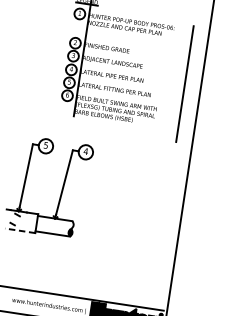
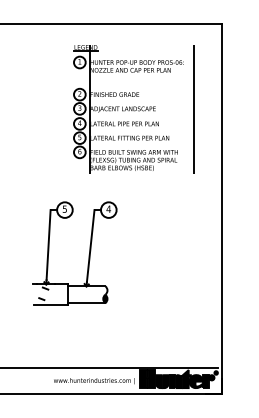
line: (184, 83) -> (193, 109), moved
line: (19, 231) -> (50, 305), dashed -> solid

